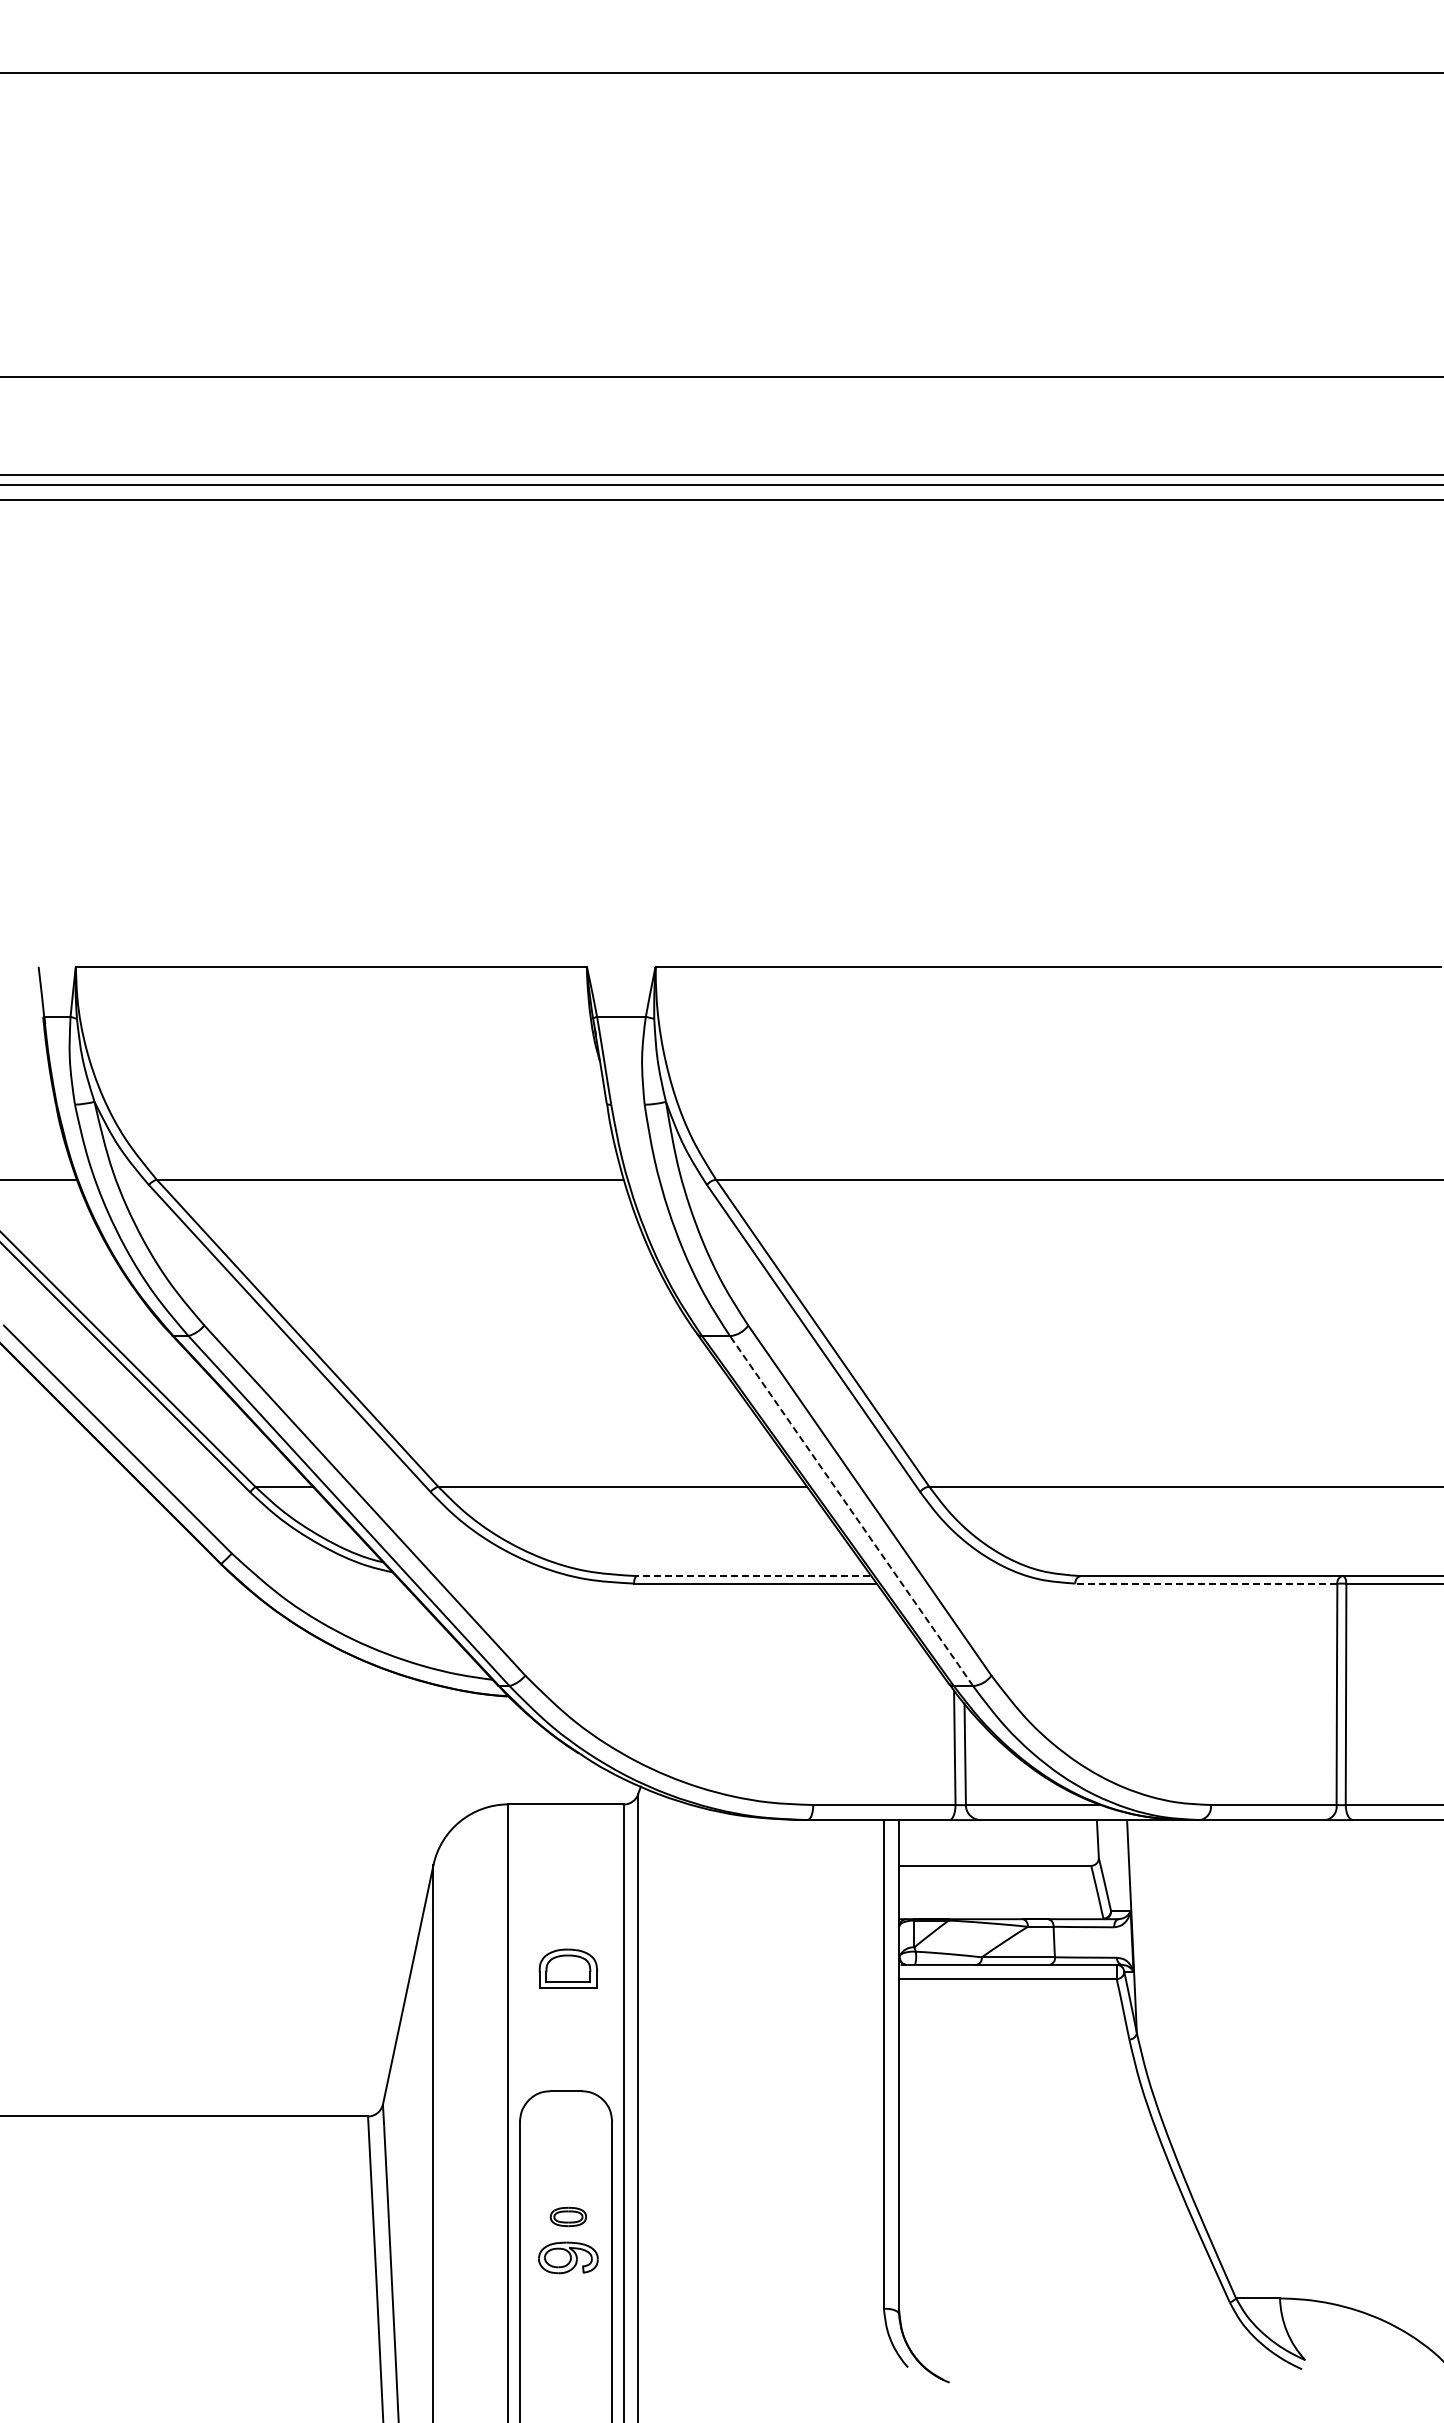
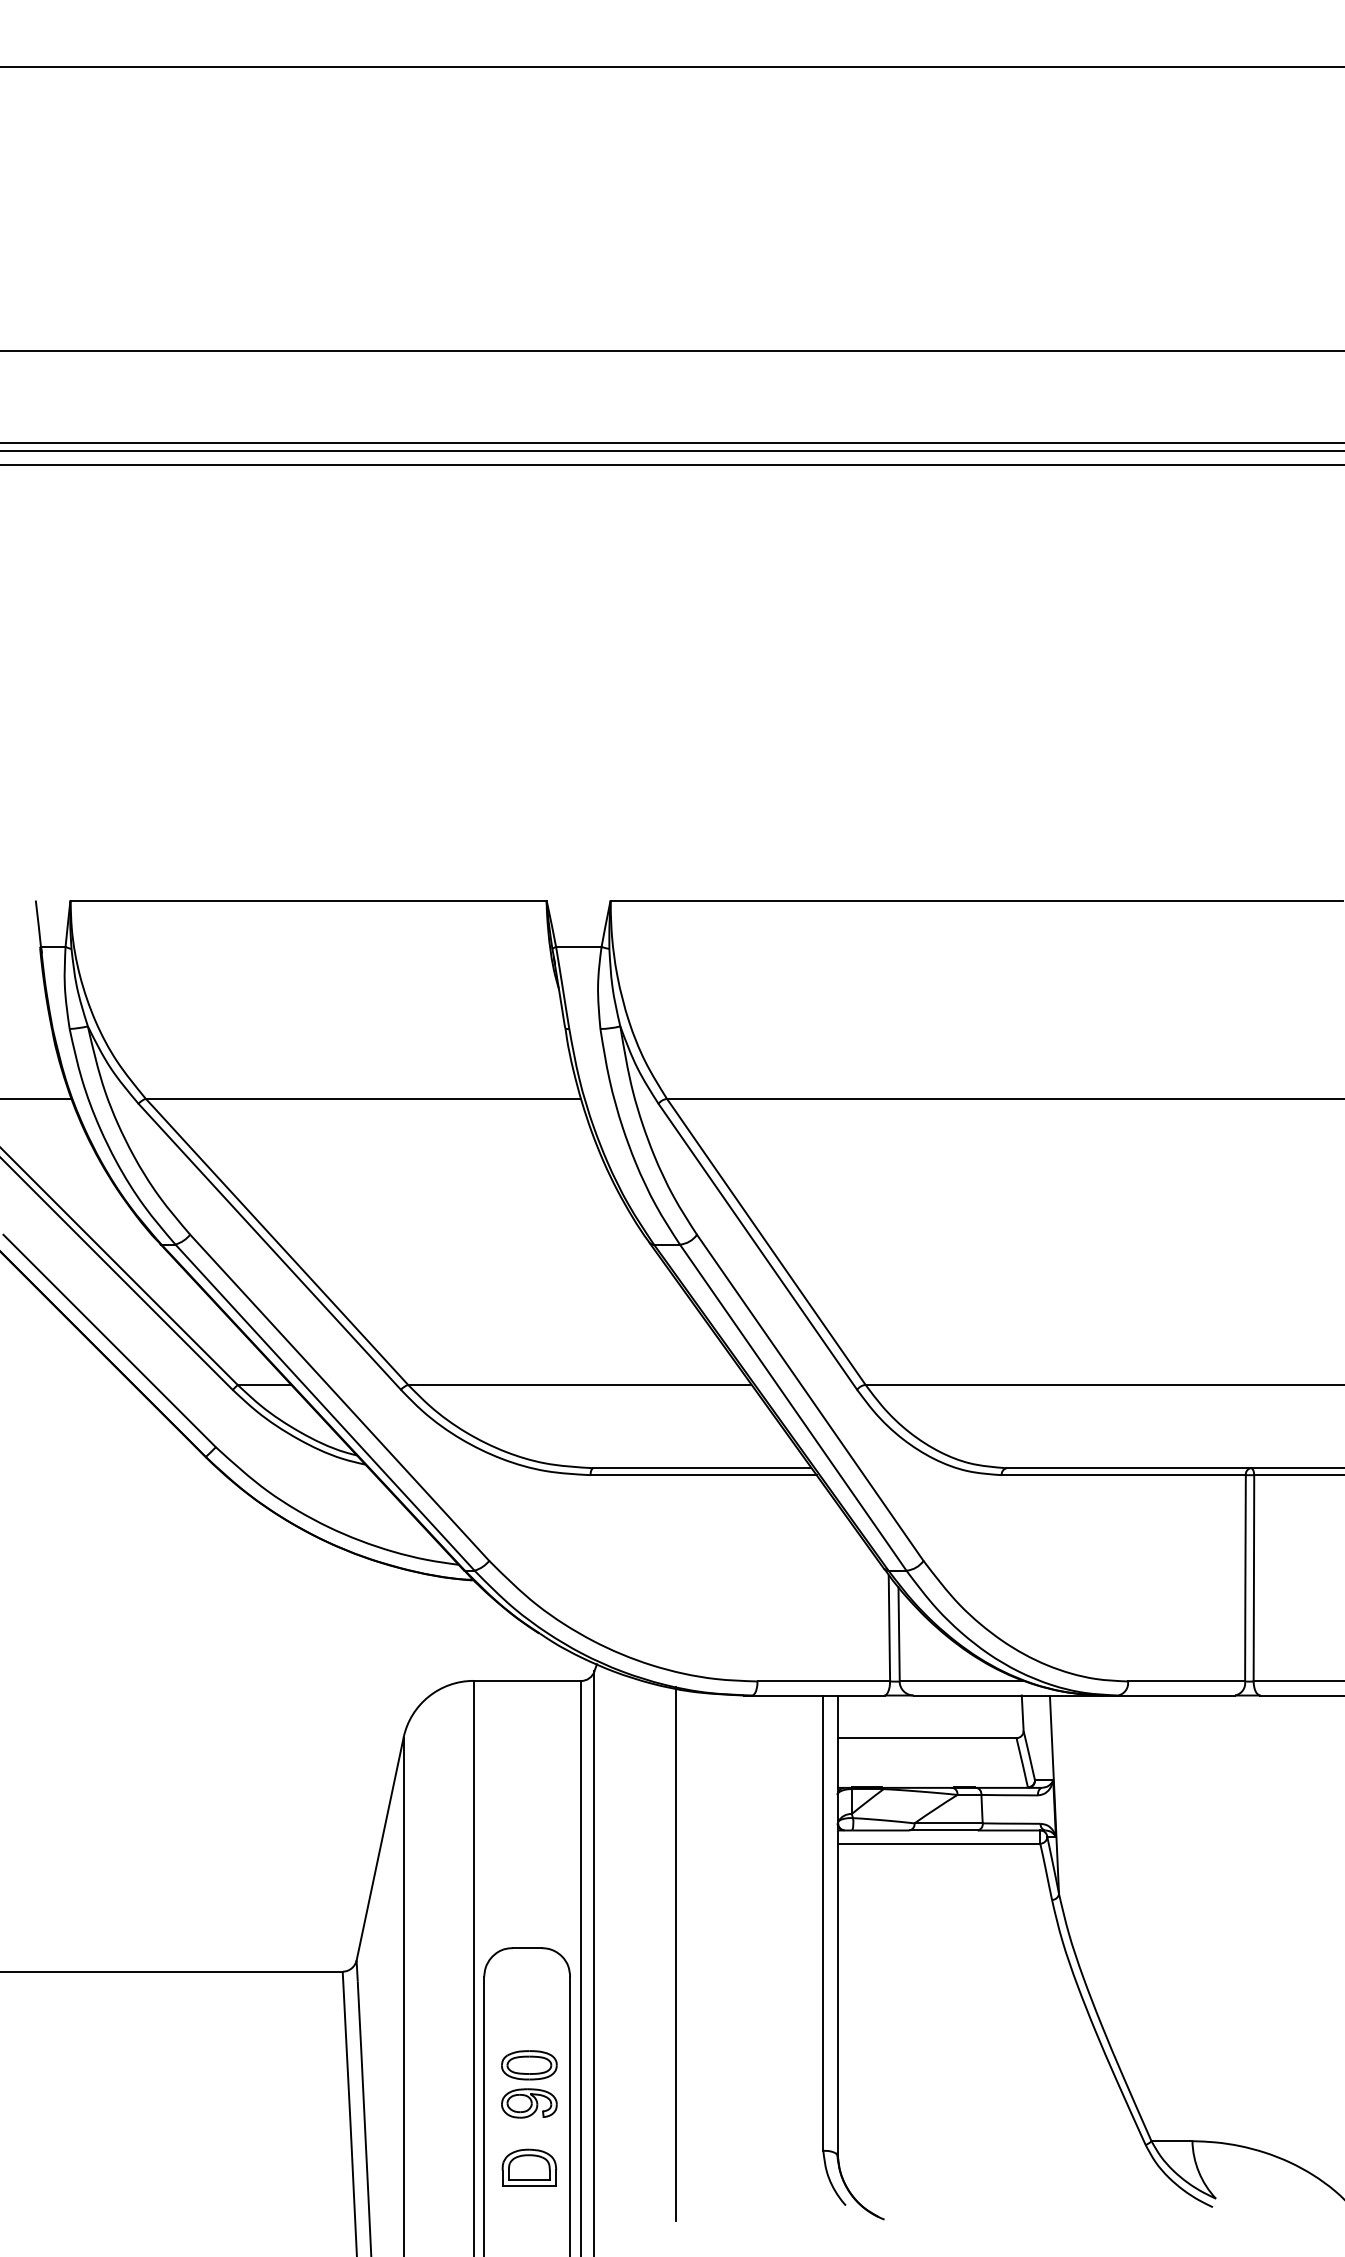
line: (852, 1511) -> (794, 1408), dashed -> solid
line: (753, 1576) -> (701, 1468), dashed -> solid
line: (1206, 1583) -> (1123, 1475), dashed -> solid
part: (568, 1968) -> (529, 2167), moved
line: (725, 2097) -> (675, 1953), added
part: (568, 2216) -> (529, 2064), size x1.67

